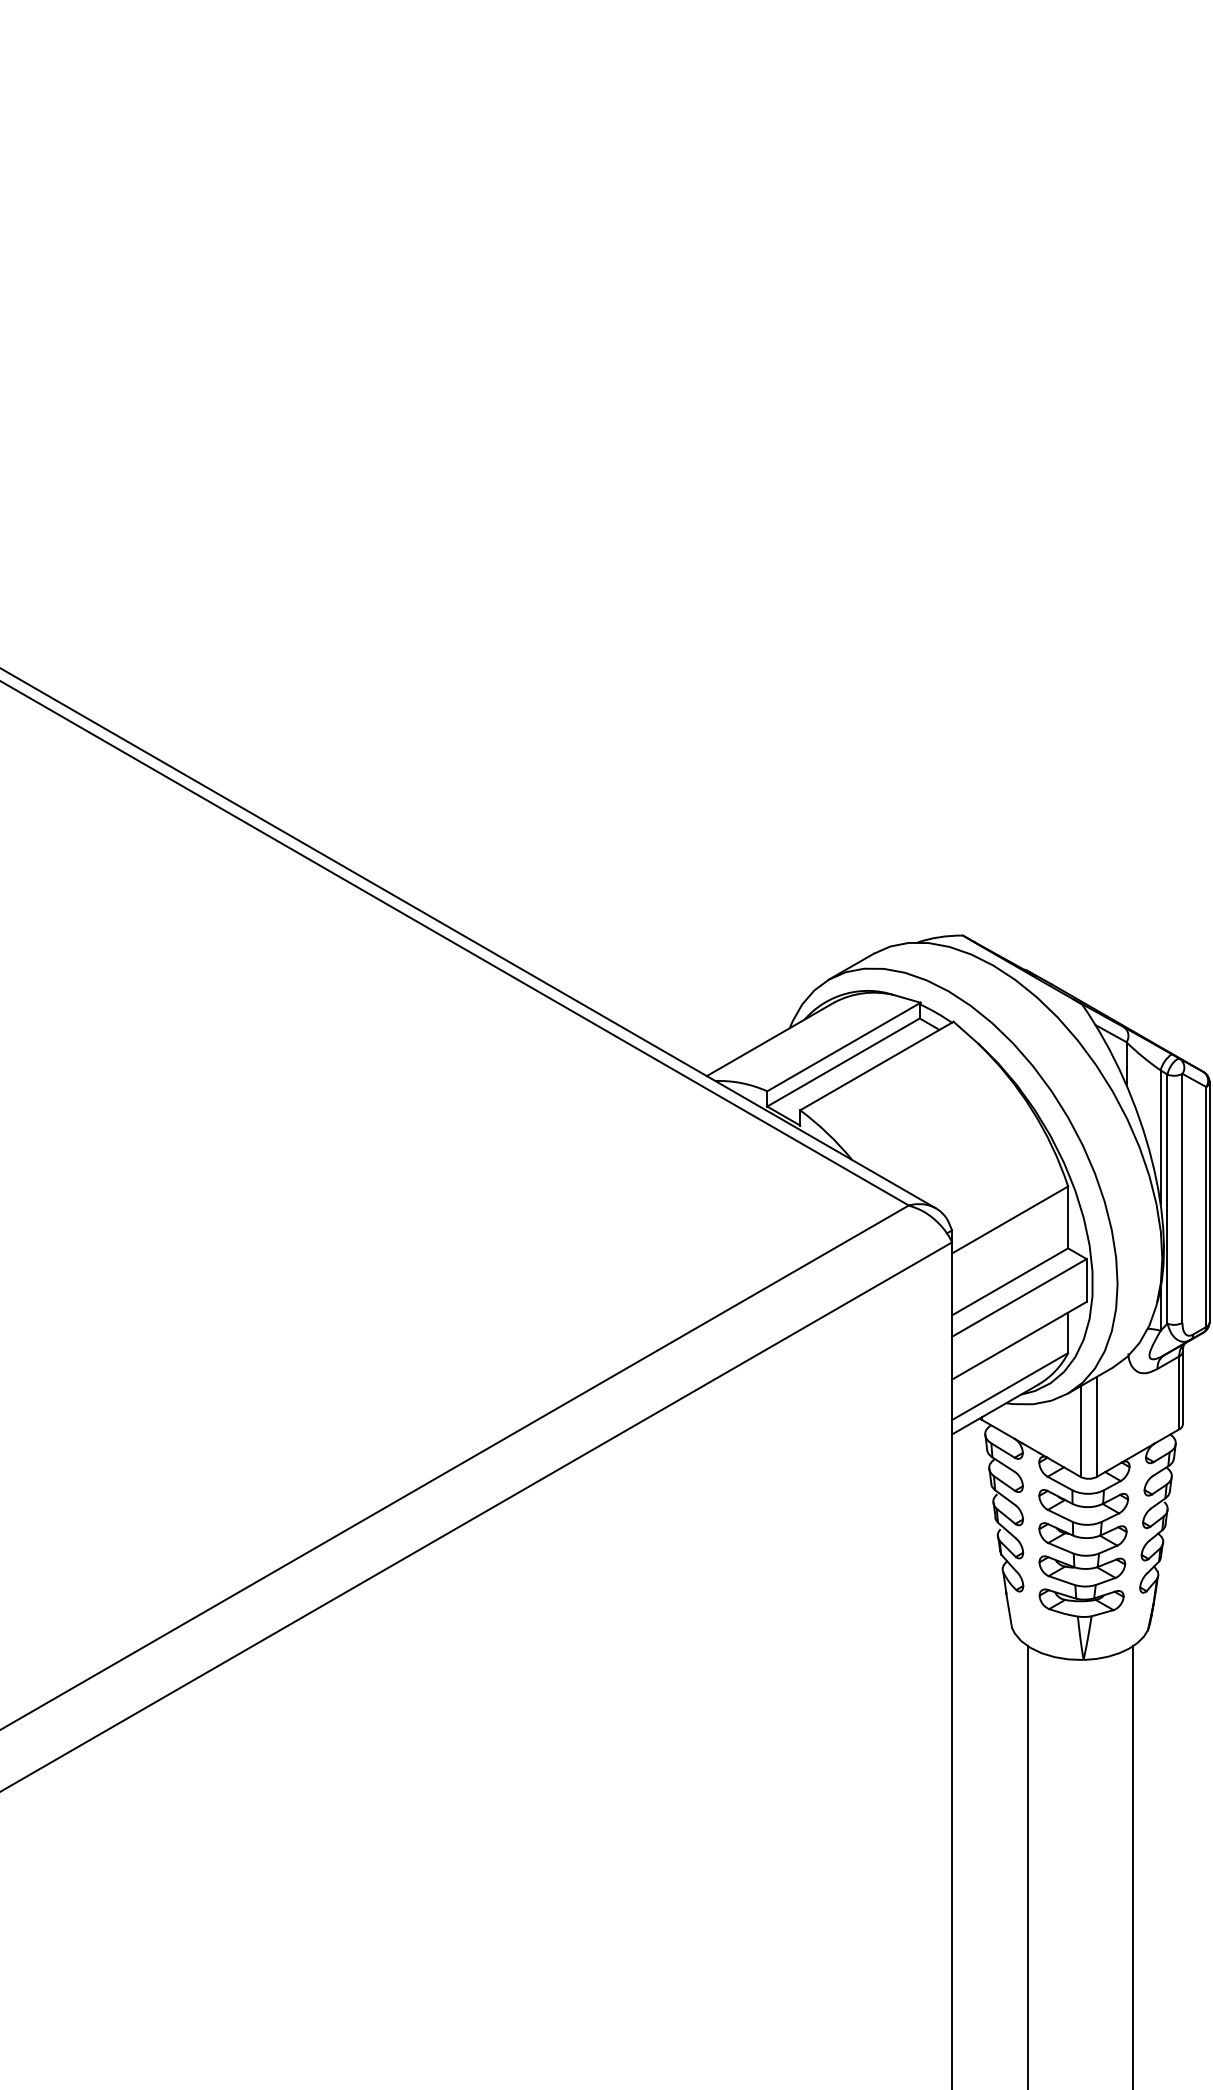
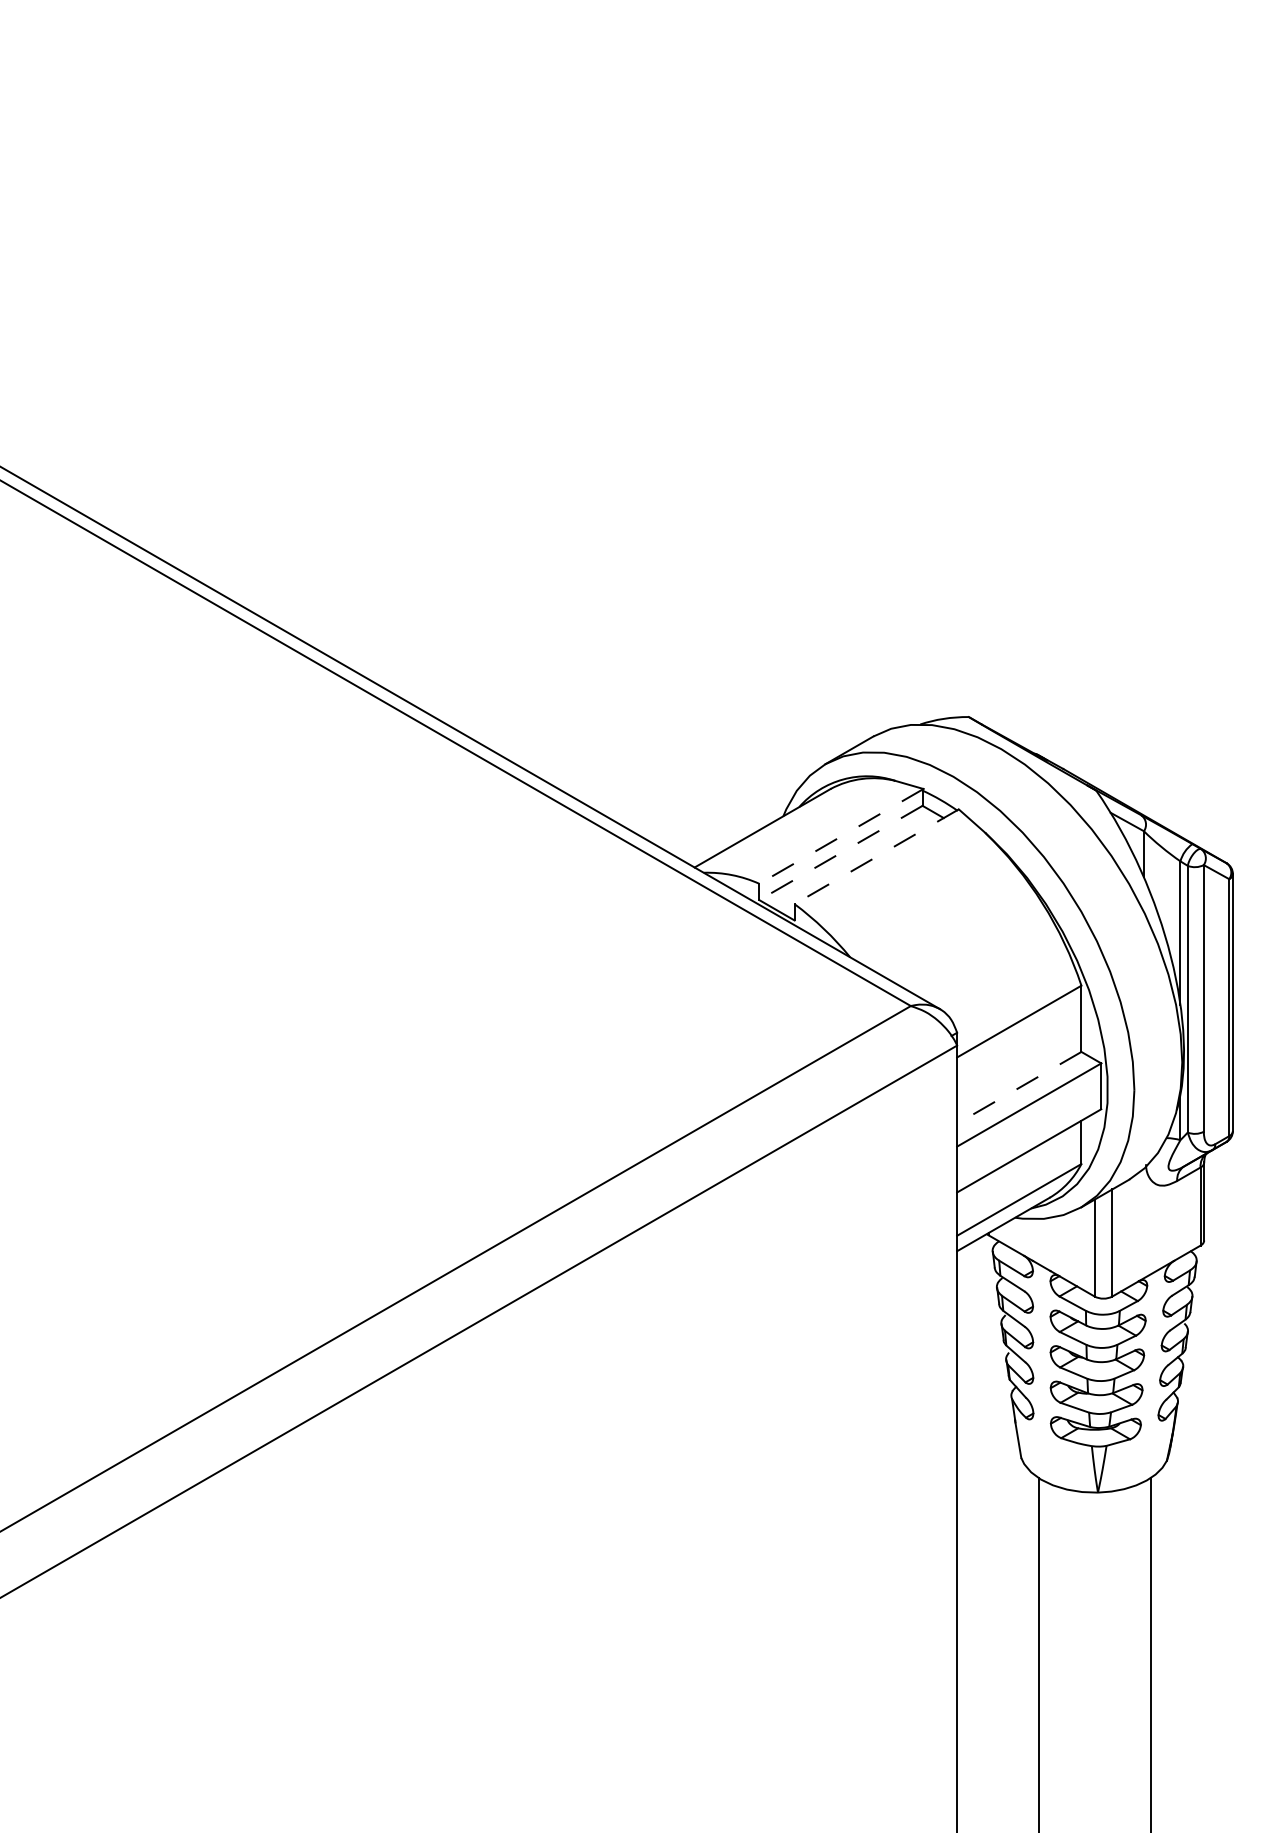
line: (843, 1047) -> (840, 836), solid -> dashed
line: (843, 1062) -> (840, 852), solid -> dashed
line: (876, 1066) -> (876, 857), solid -> dashed
line: (1009, 1282) -> (1018, 1088), solid -> dashed

